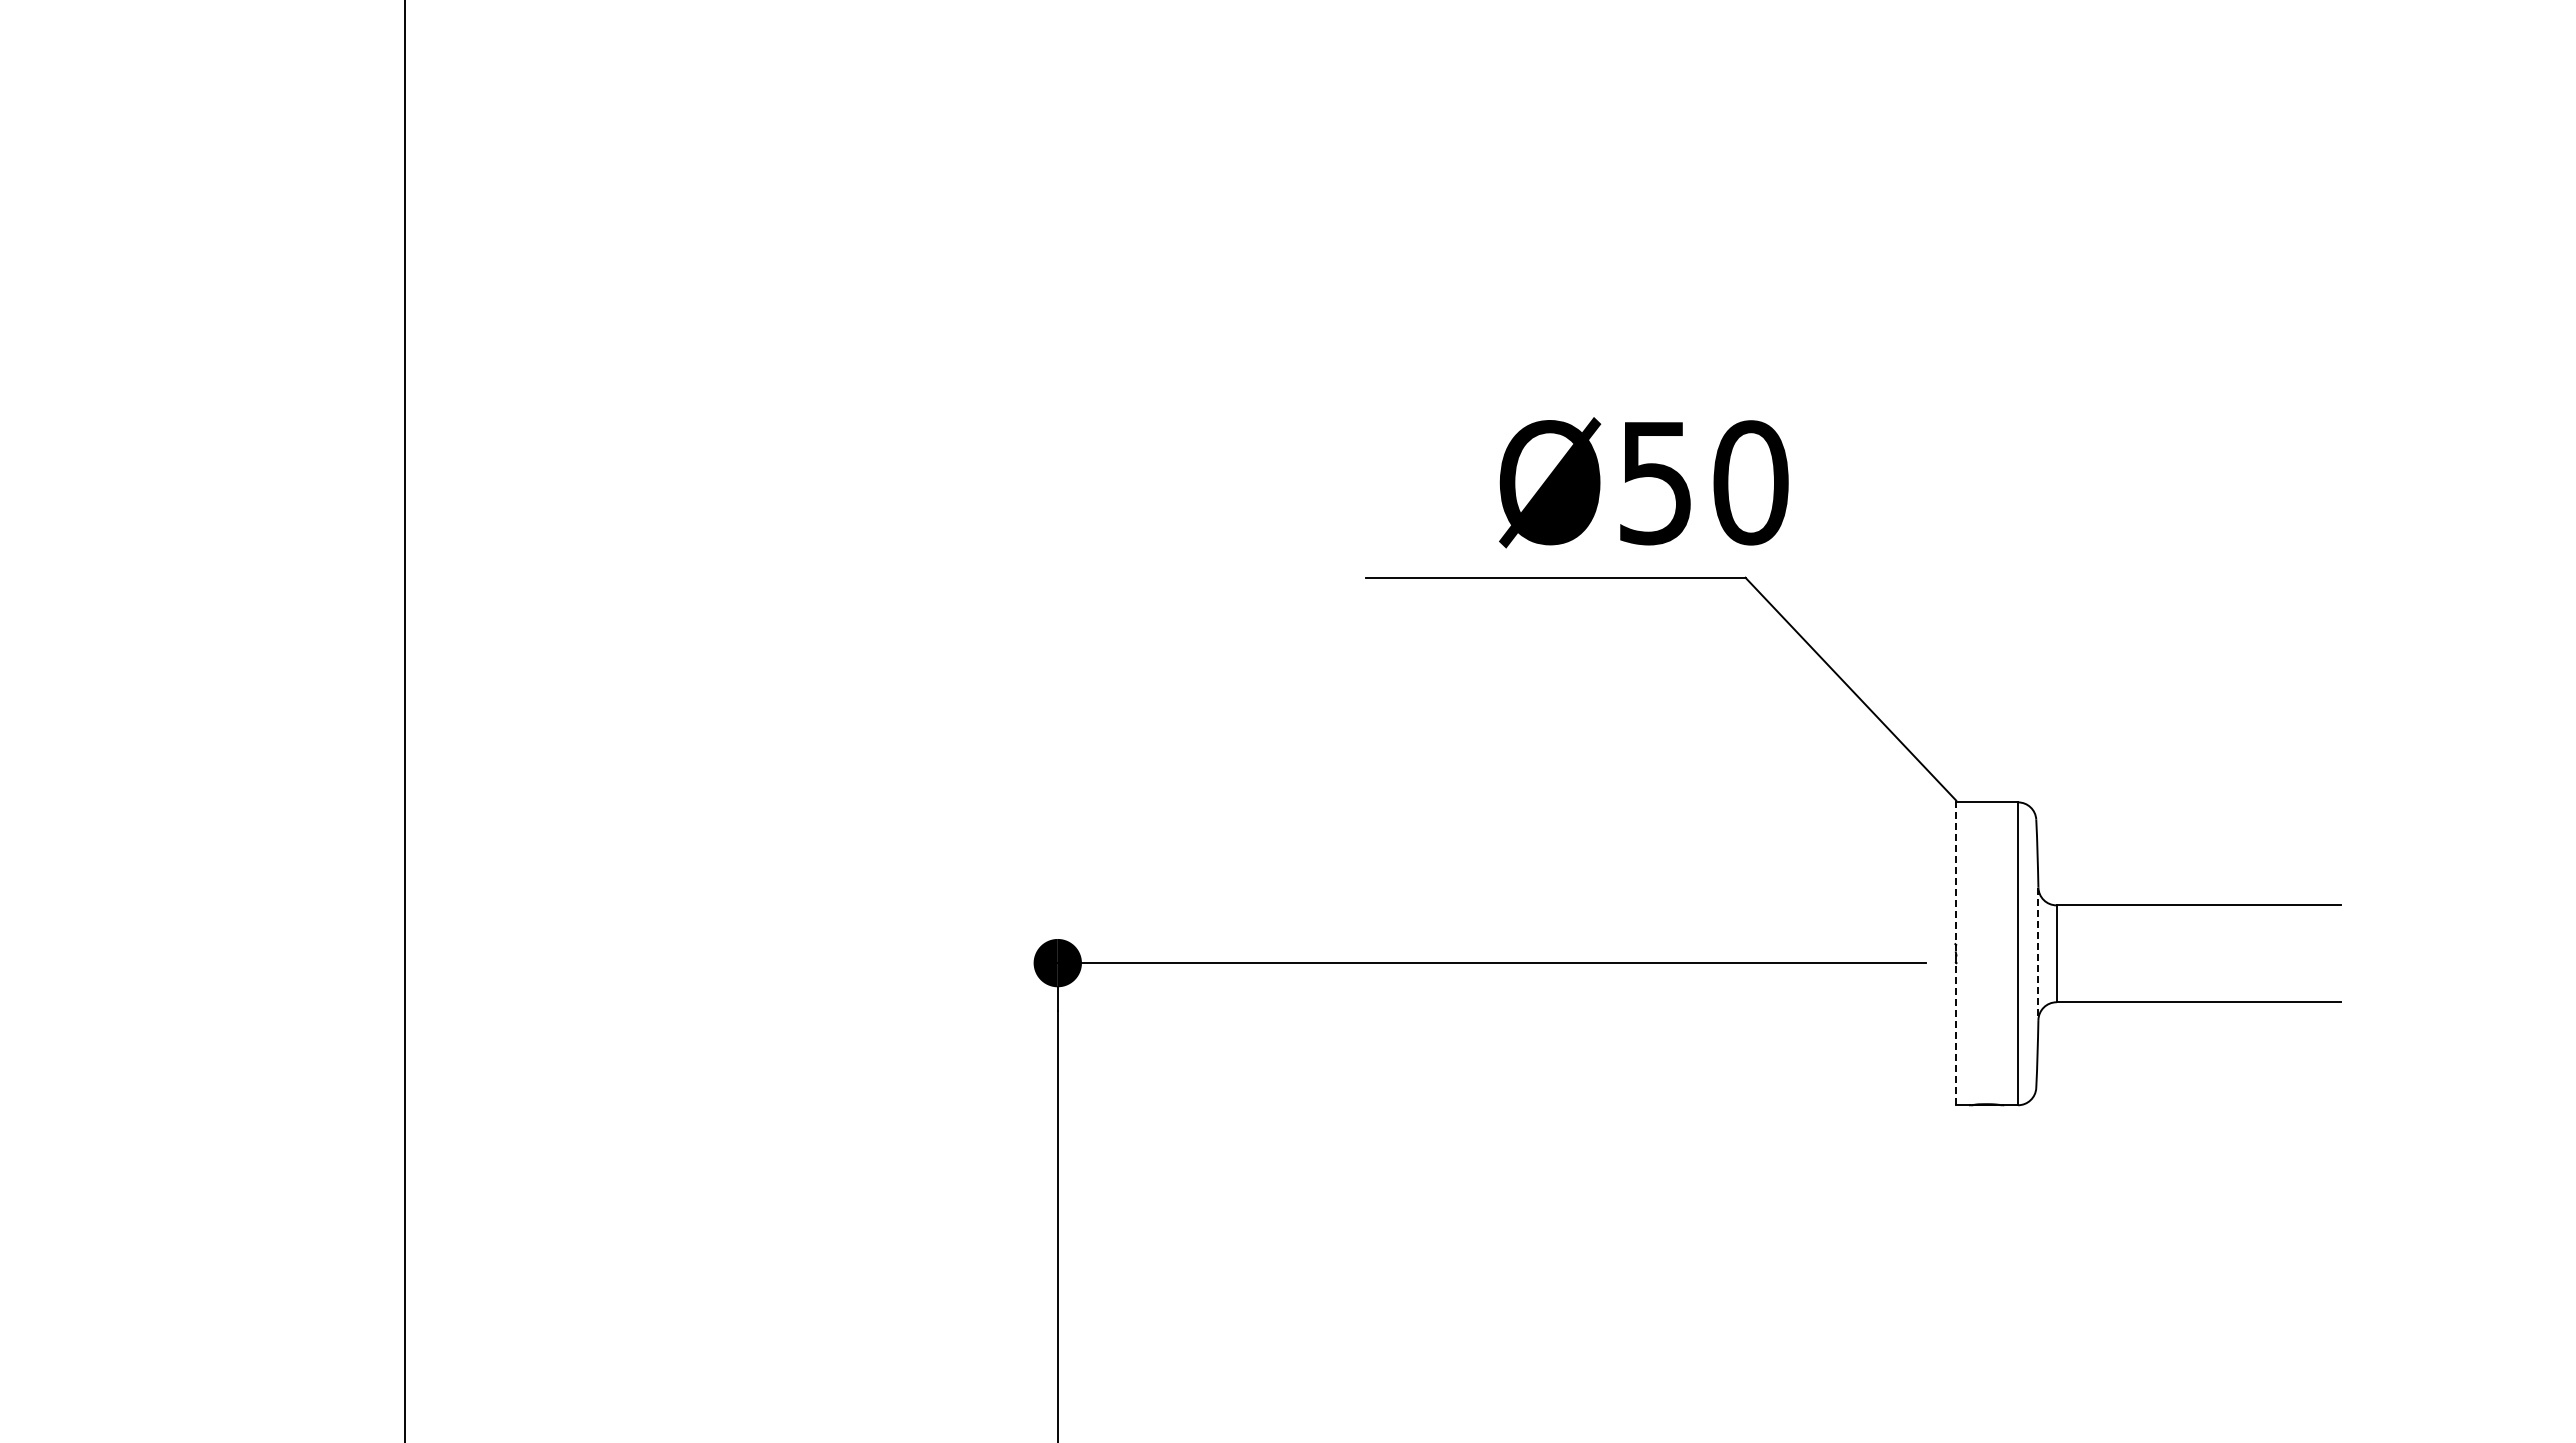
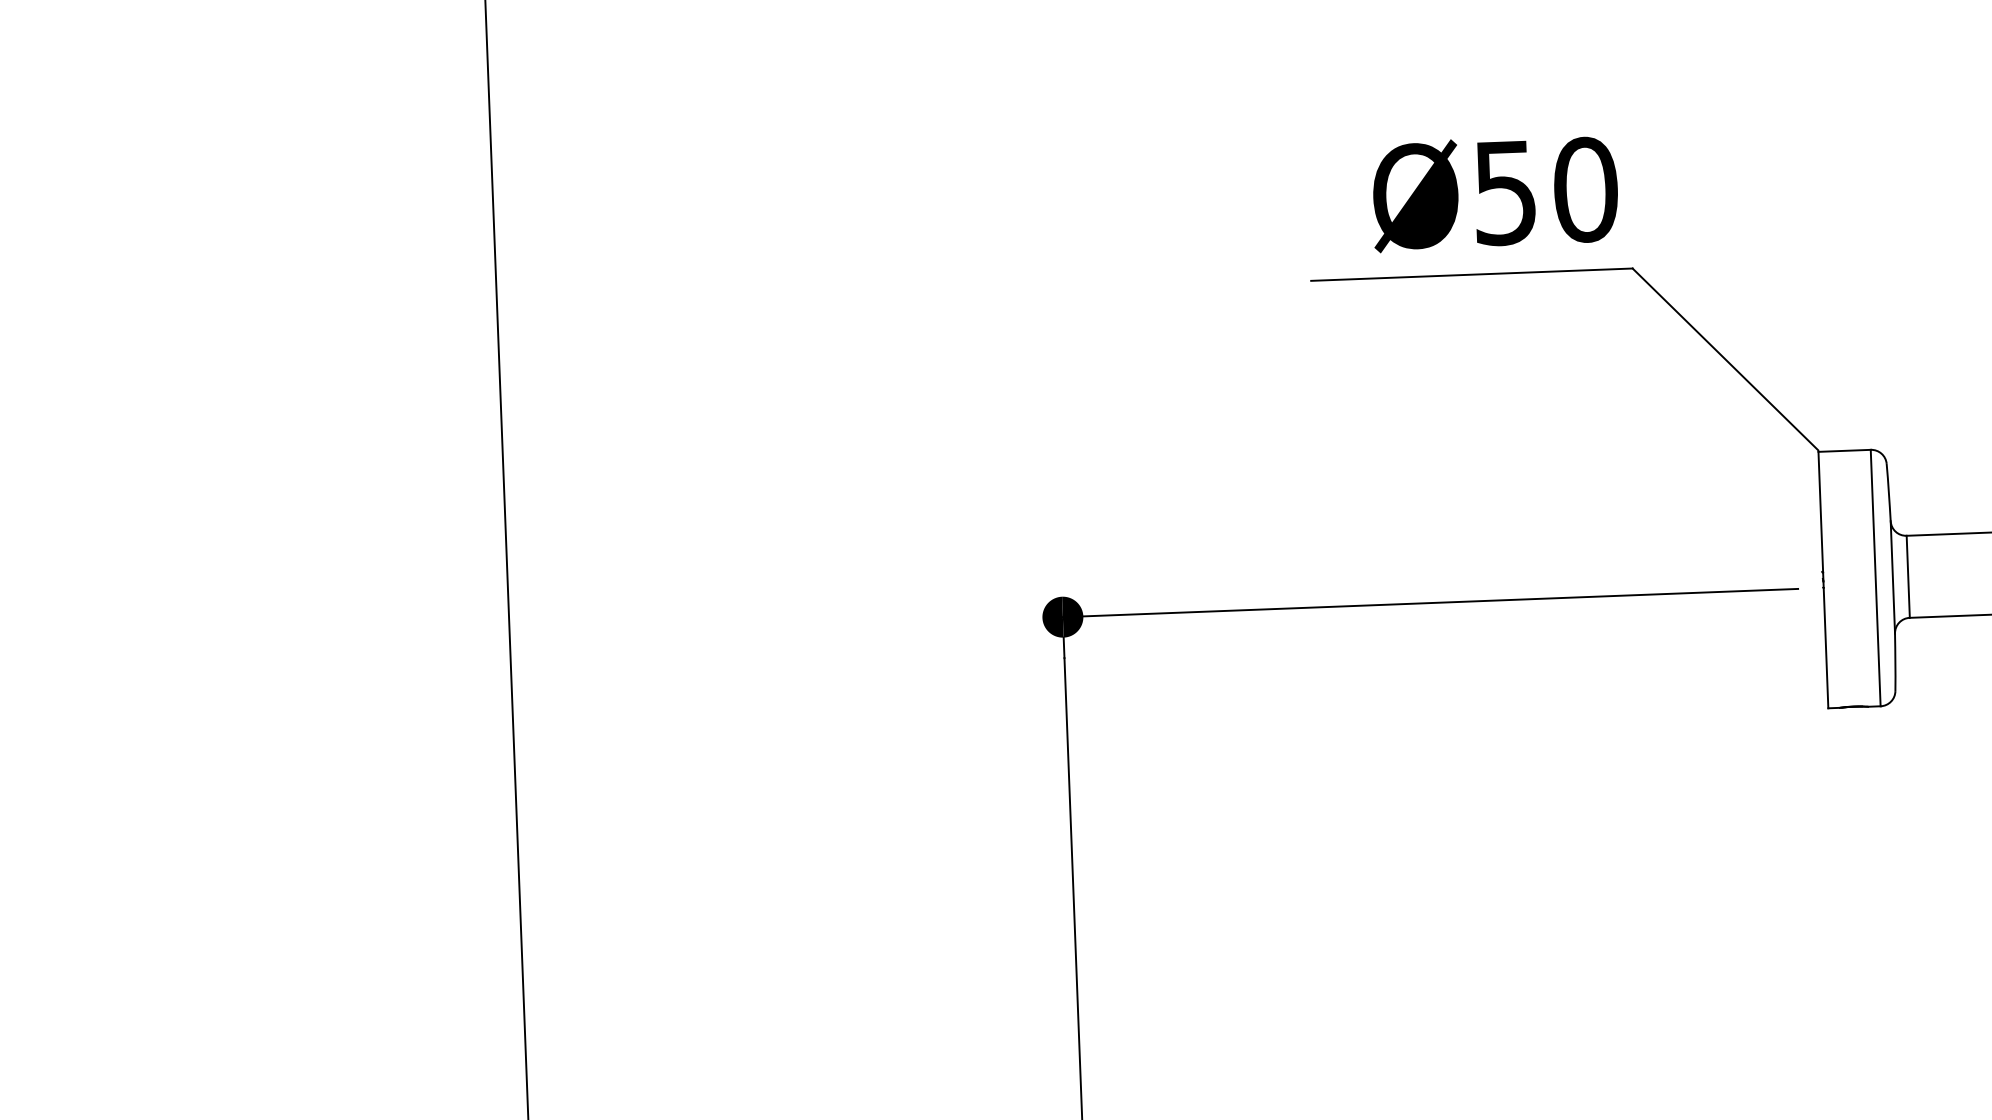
text: (1643, 482) -> (1494, 193), moved
line: (1956, 953) -> (1823, 579), dashed -> solid
line: (2038, 954) -> (1892, 577), dashed -> solid

